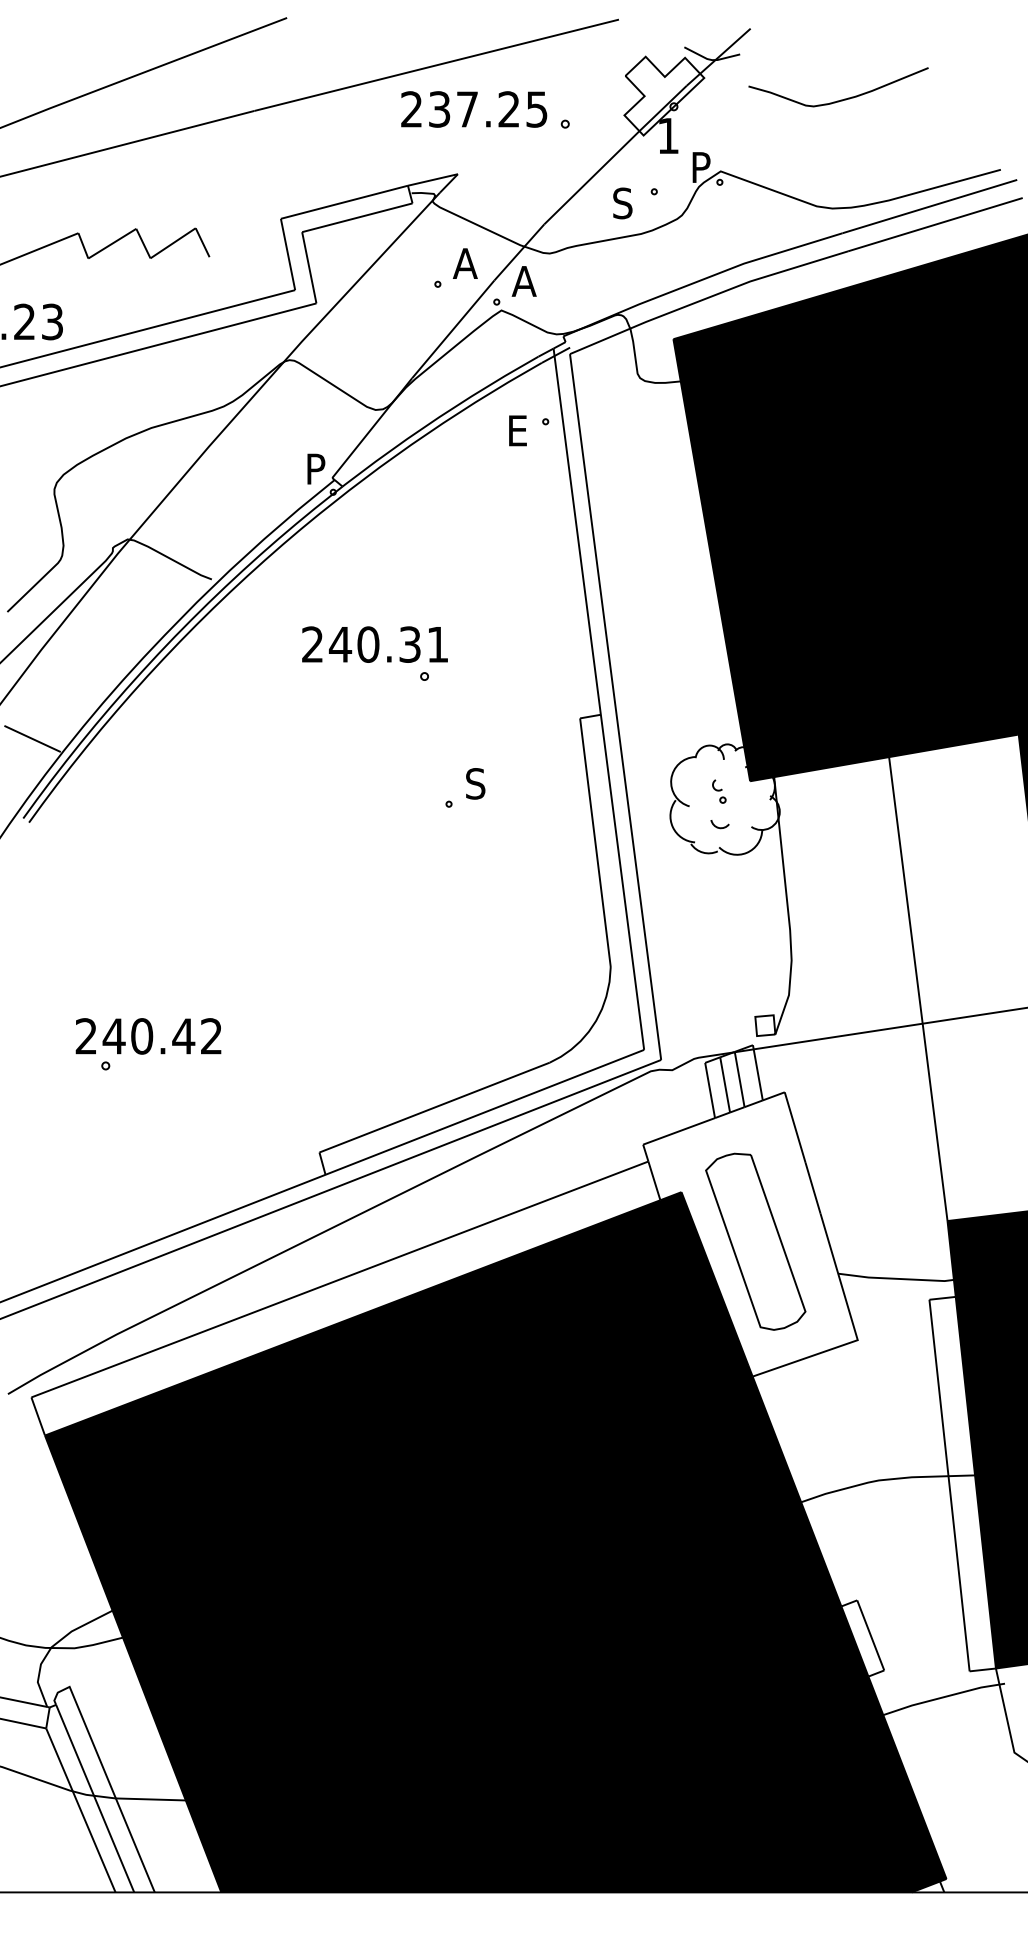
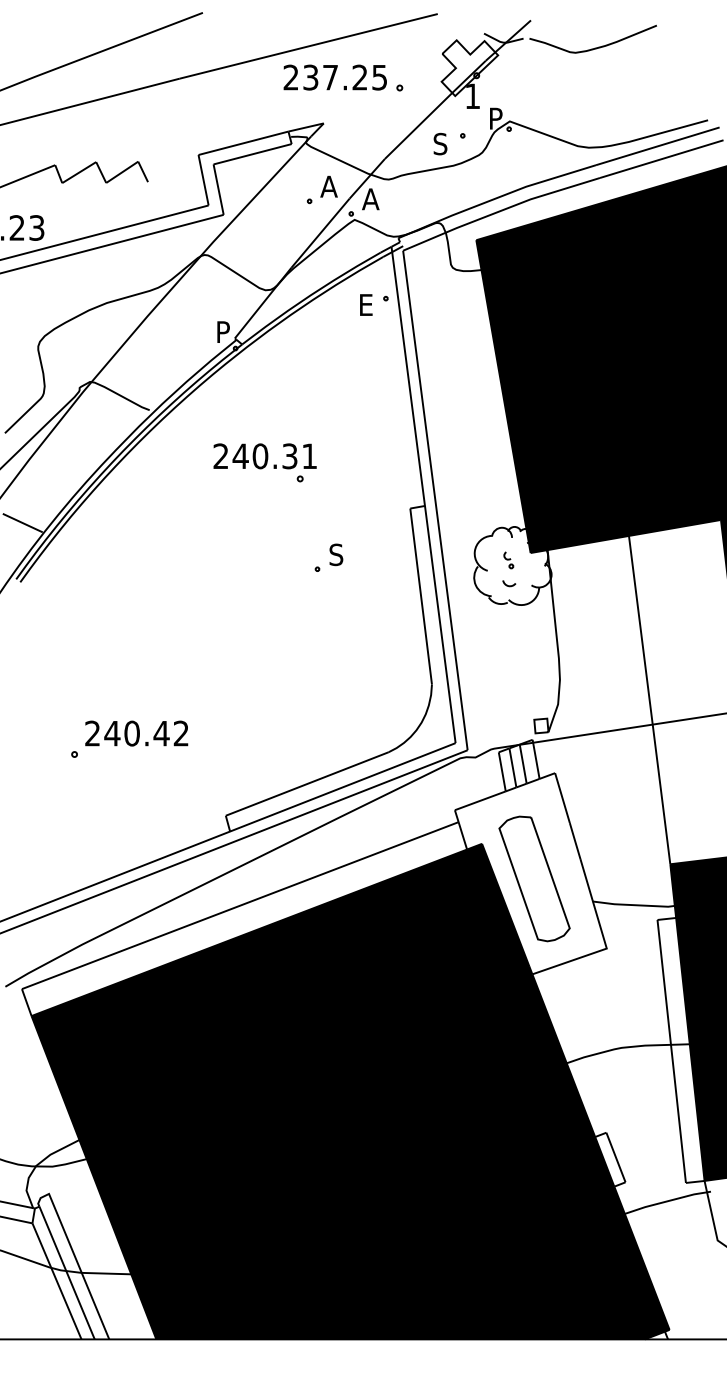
curve: (840, 99) -> (594, 47), moved
text: (148, 1036) -> (136, 733), moved

